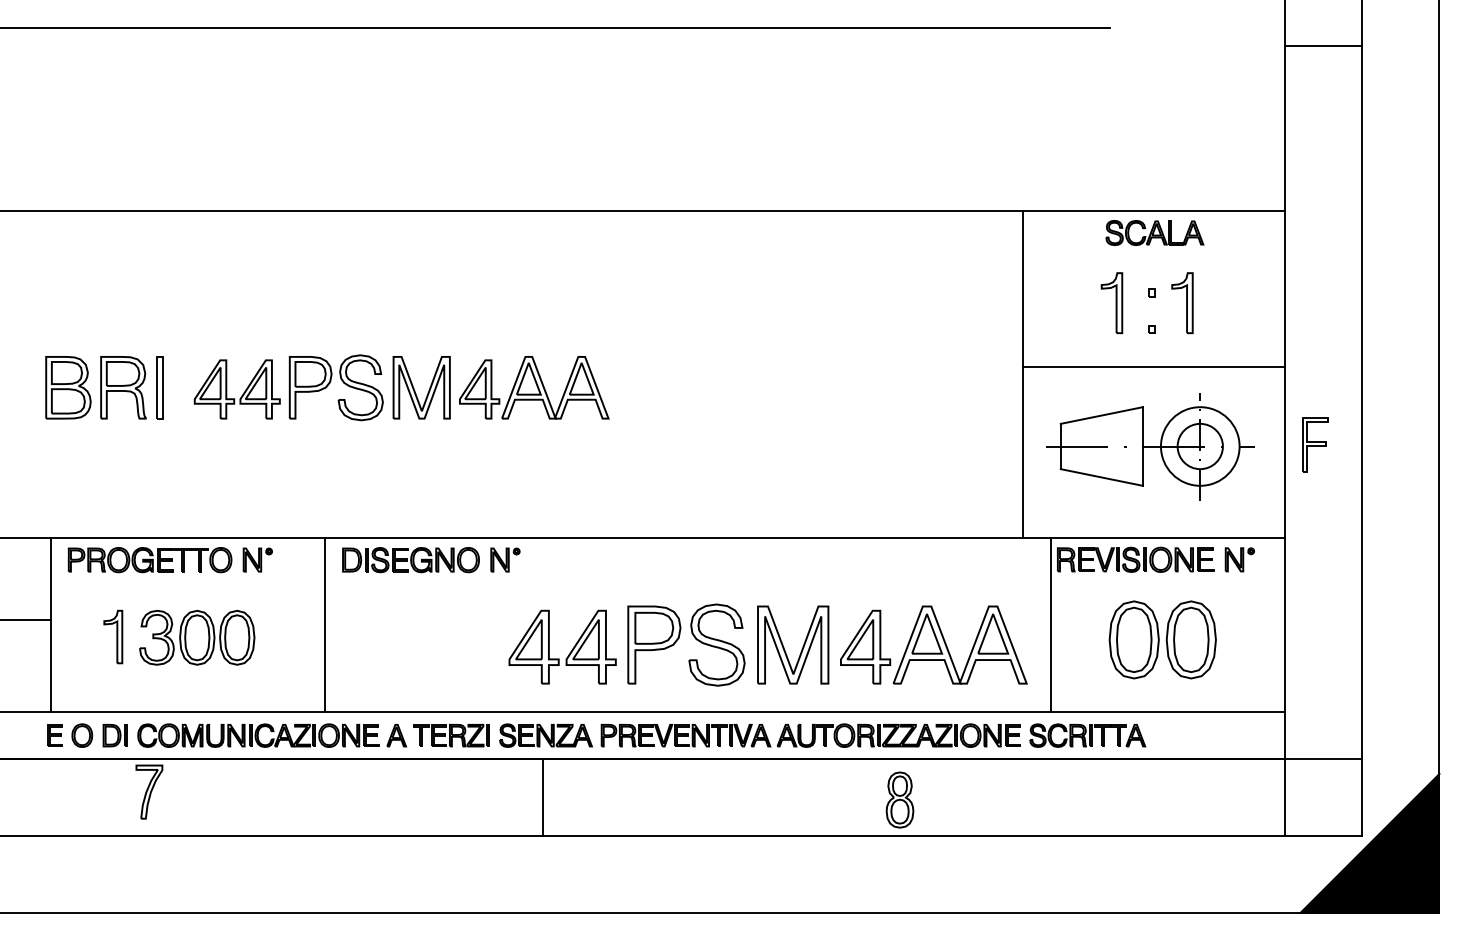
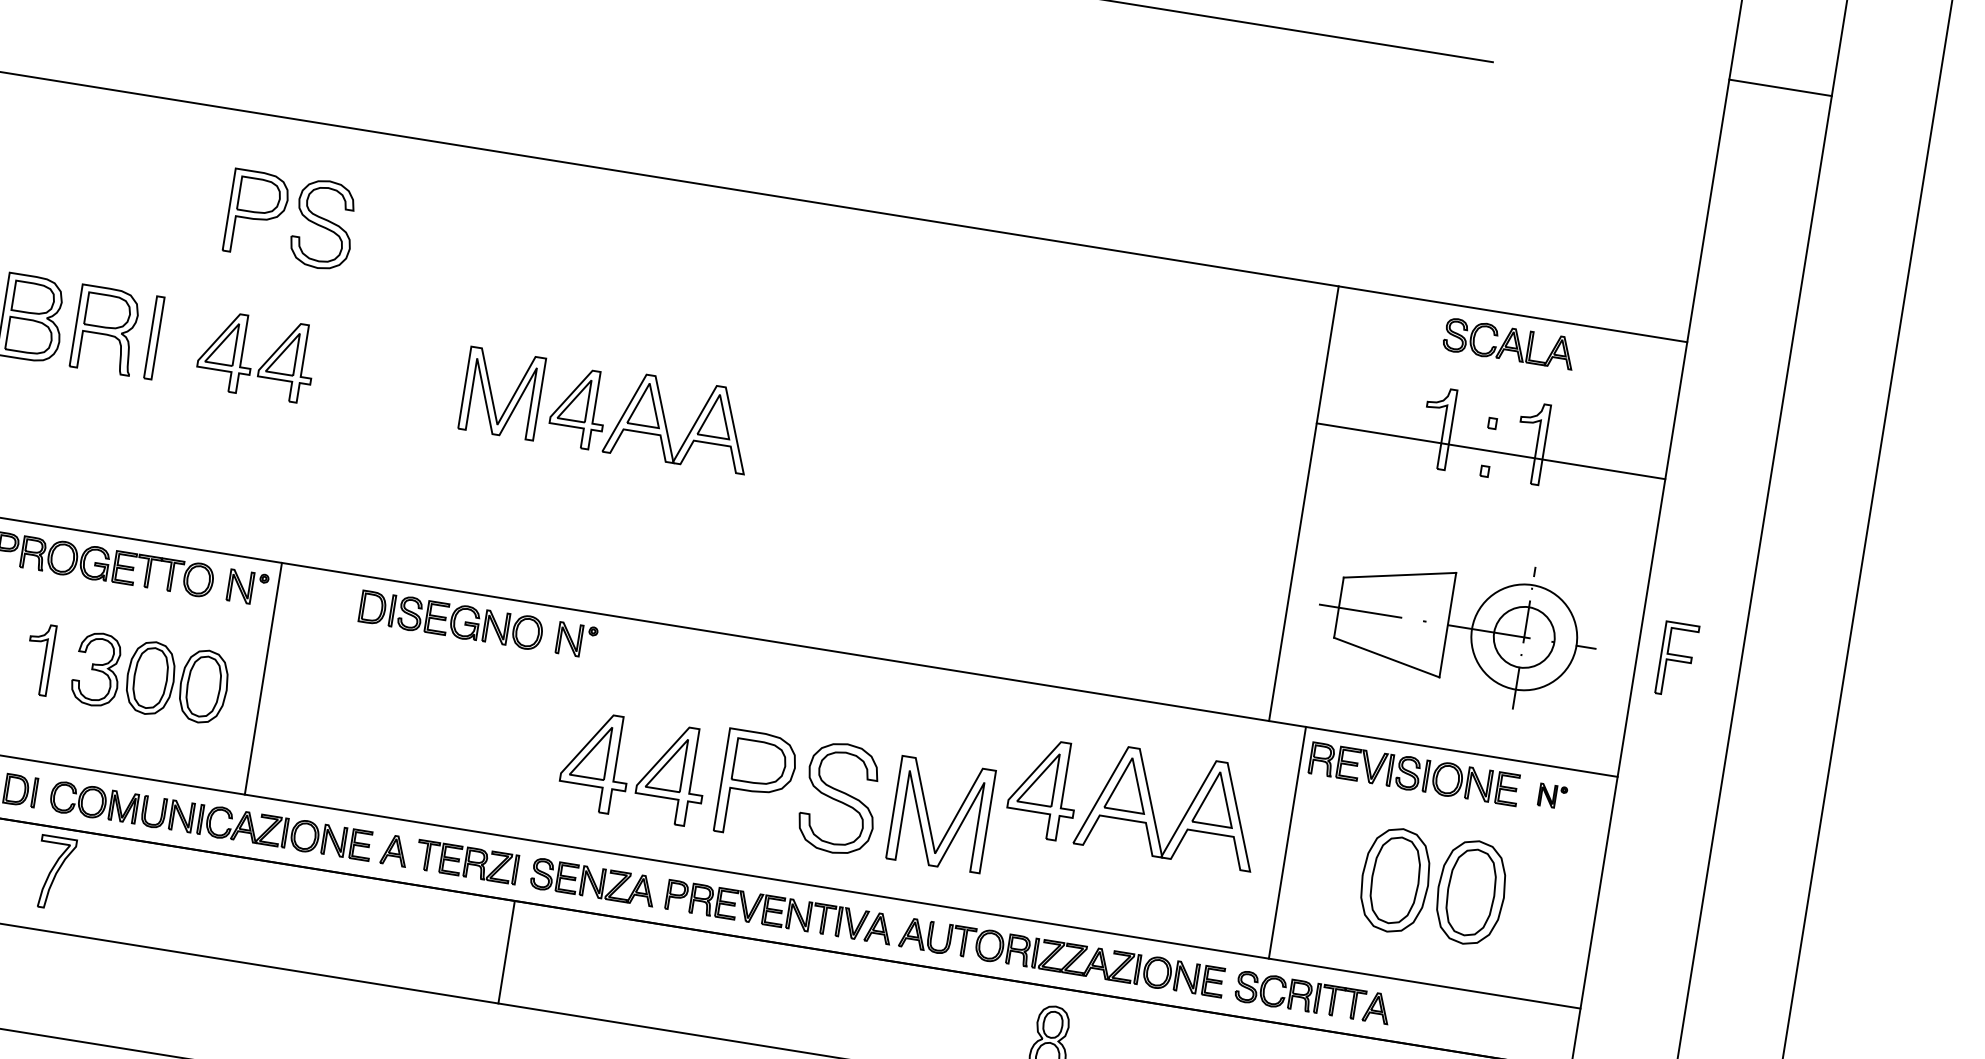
line: (1323, 46) -> (1780, 88), moved
line: (1153, 366) -> (1490, 450), moved
part: (330, 383) -> (284, 212), moved
part: (1239, 559) -> (1552, 795), size x0.7
line: (325, 624) -> (264, 678), moved
part: (933, 644) -> (1134, 799), moved
line: (542, 796) -> (506, 951), moved

